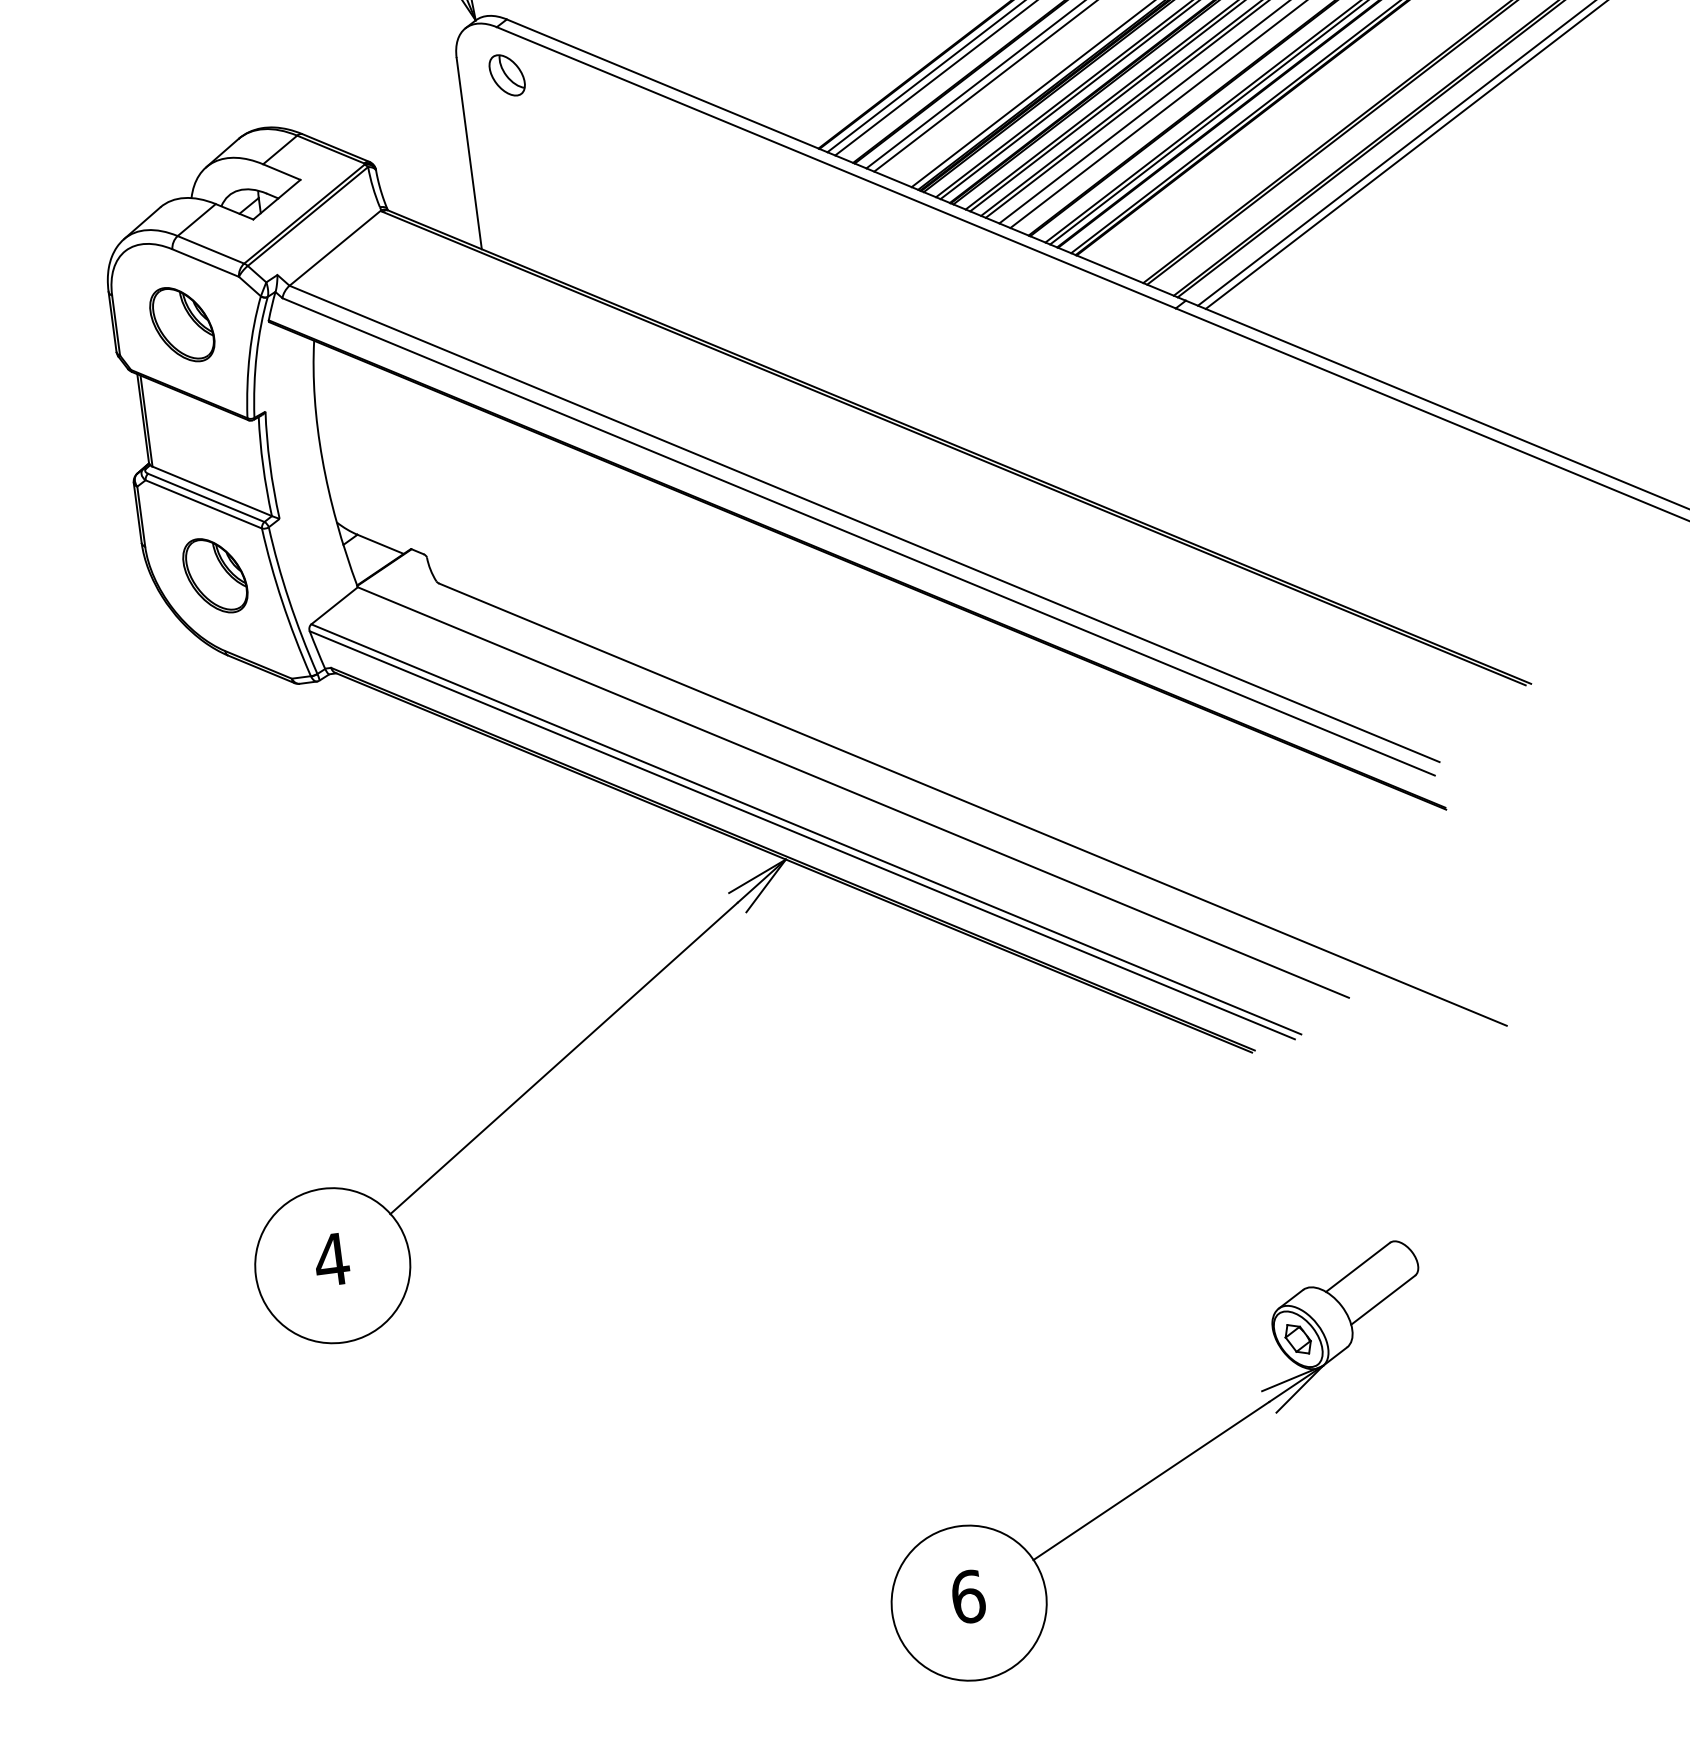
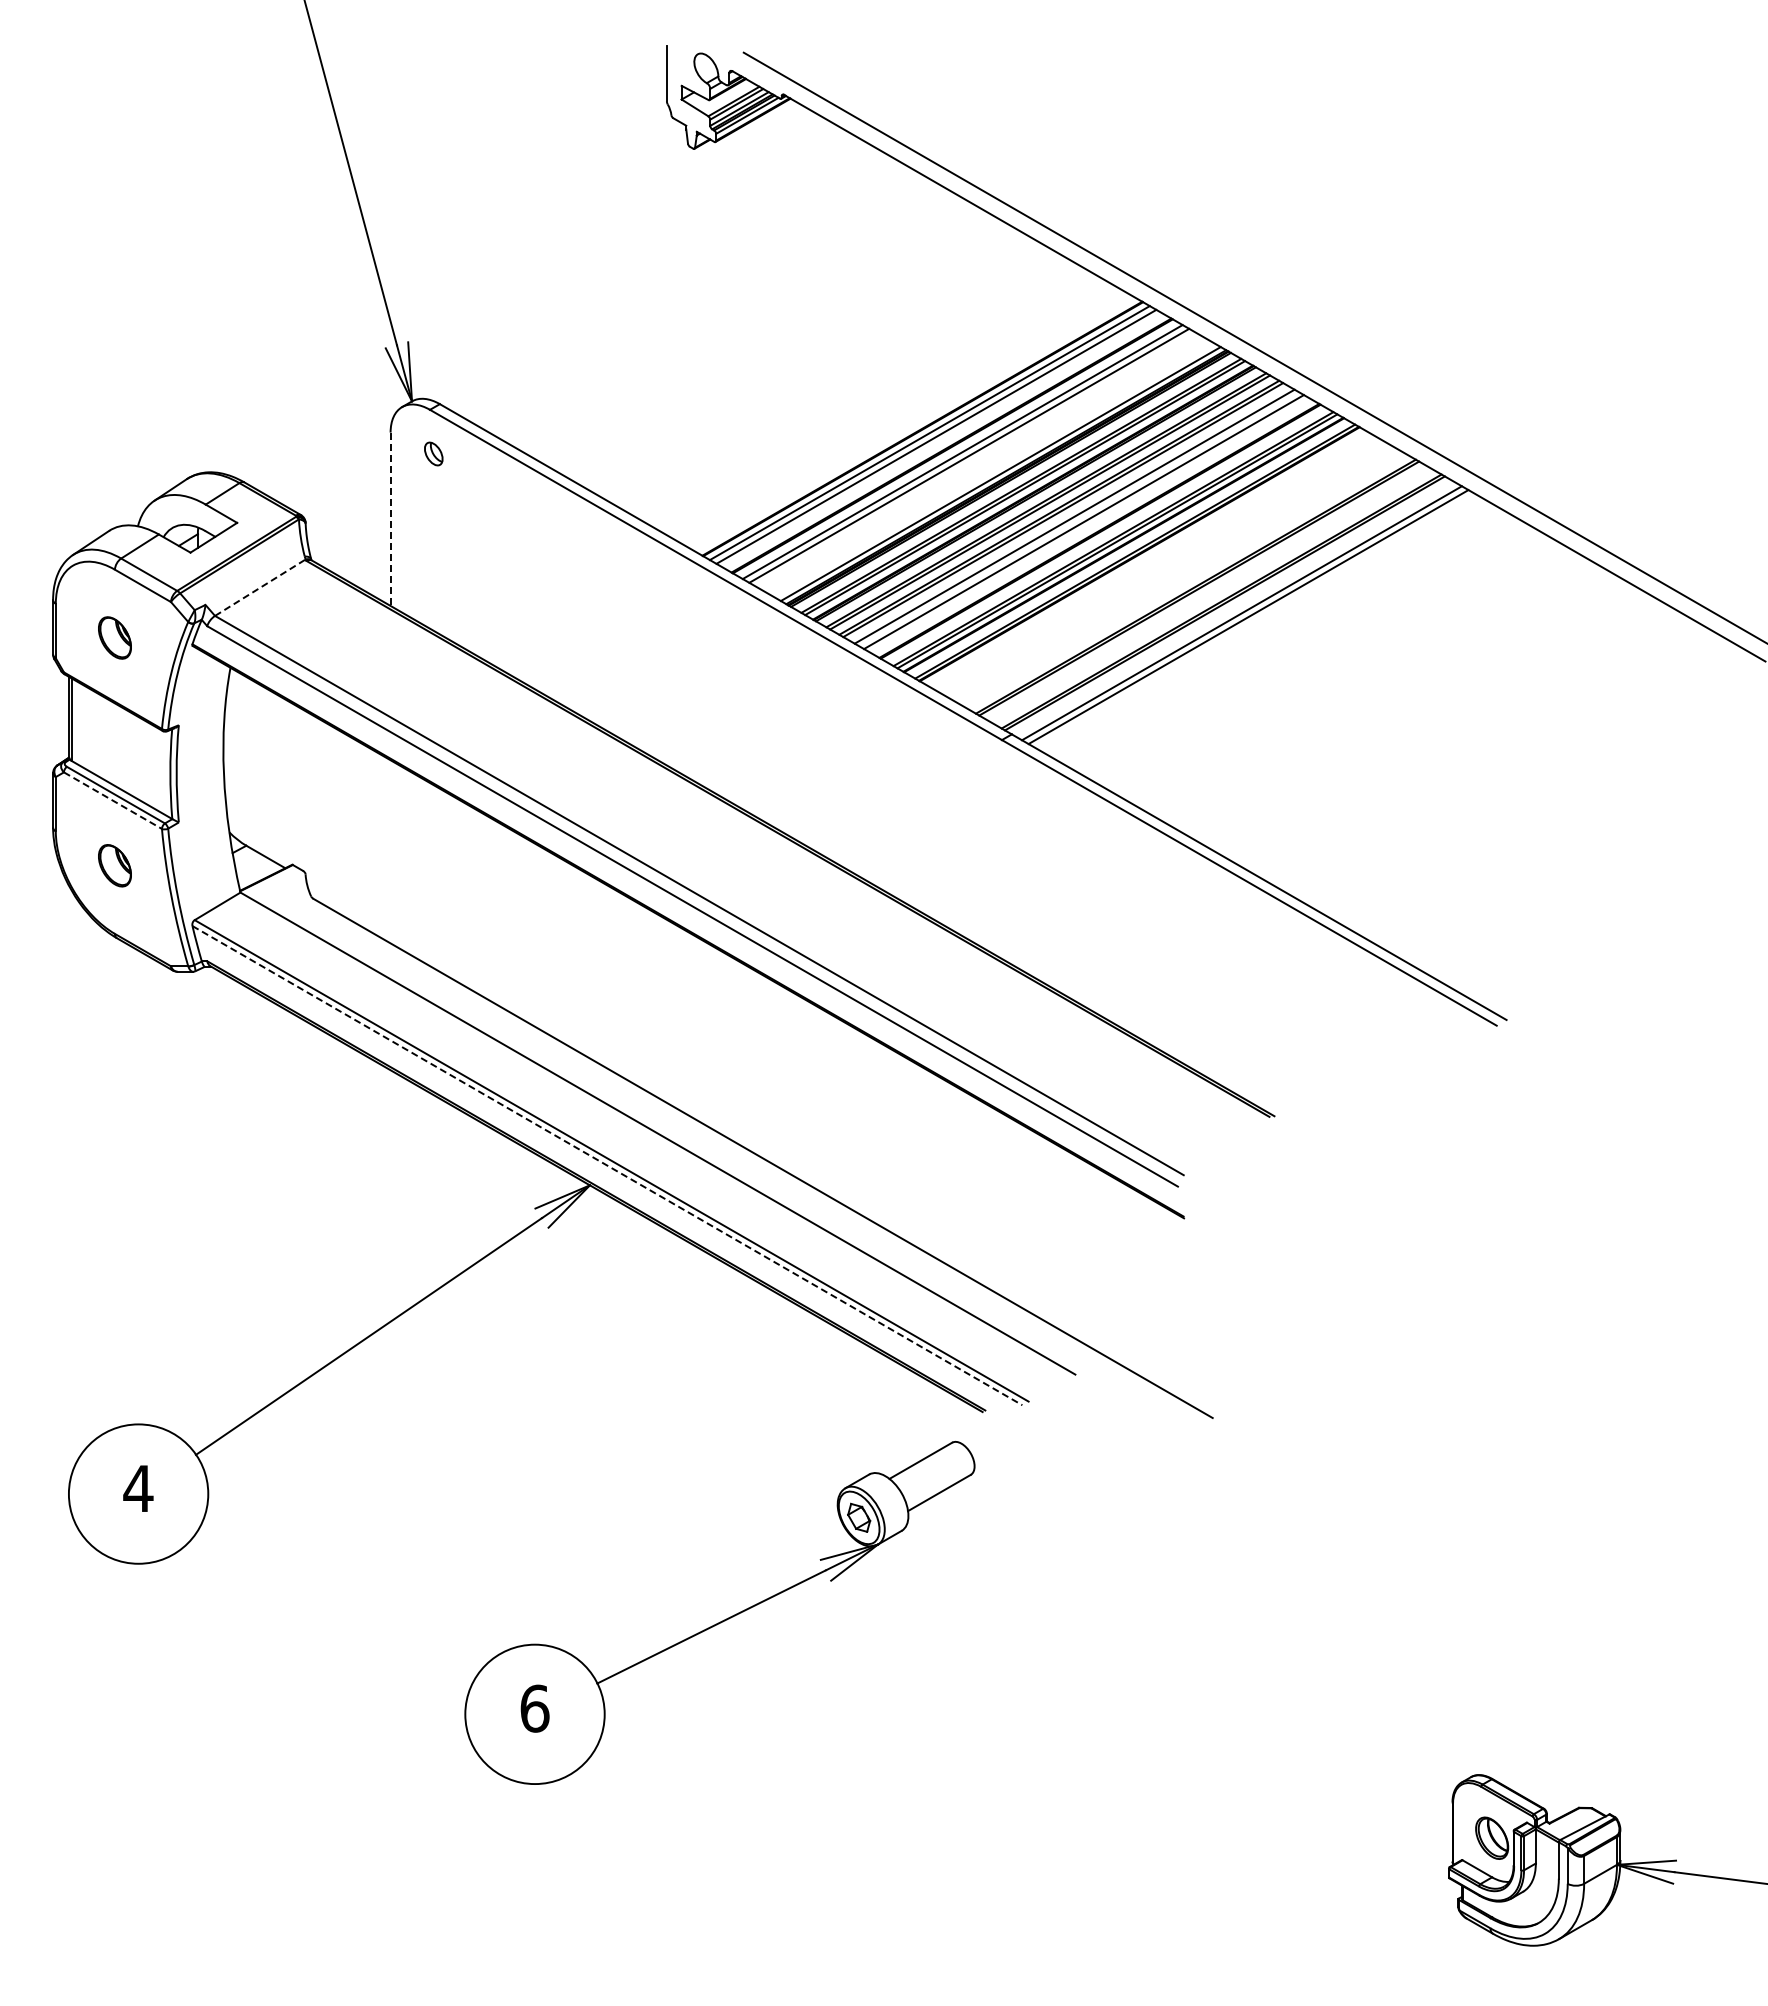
part: (507, 74) -> (433, 453), size x0.6
line: (469, 153) -> (390, 519), solid -> dashed
line: (335, 247) -> (260, 587), solid -> dashed
part: (181, 324) -> (114, 637), size x0.6
line: (203, 504) -> (112, 800), solid -> dashed
part: (214, 575) -> (114, 865), size x0.6
line: (802, 835) -> (607, 1165), solid -> dashed
part: (1162, 1472) -> (722, 1620), moved

